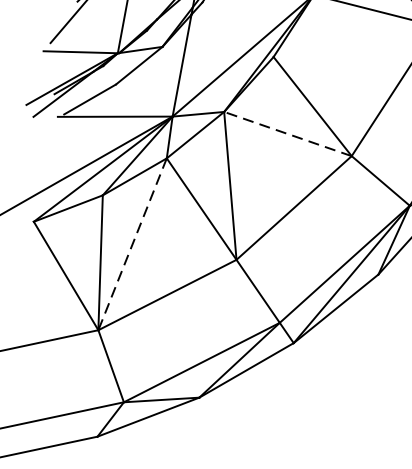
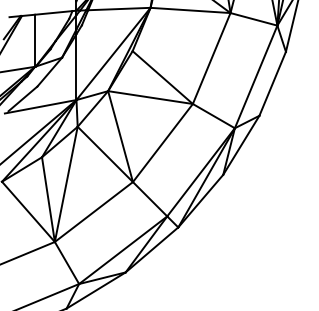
line: (287, 133) -> (150, 97), dashed -> solid
line: (132, 244) -> (66, 184), dashed -> solid

